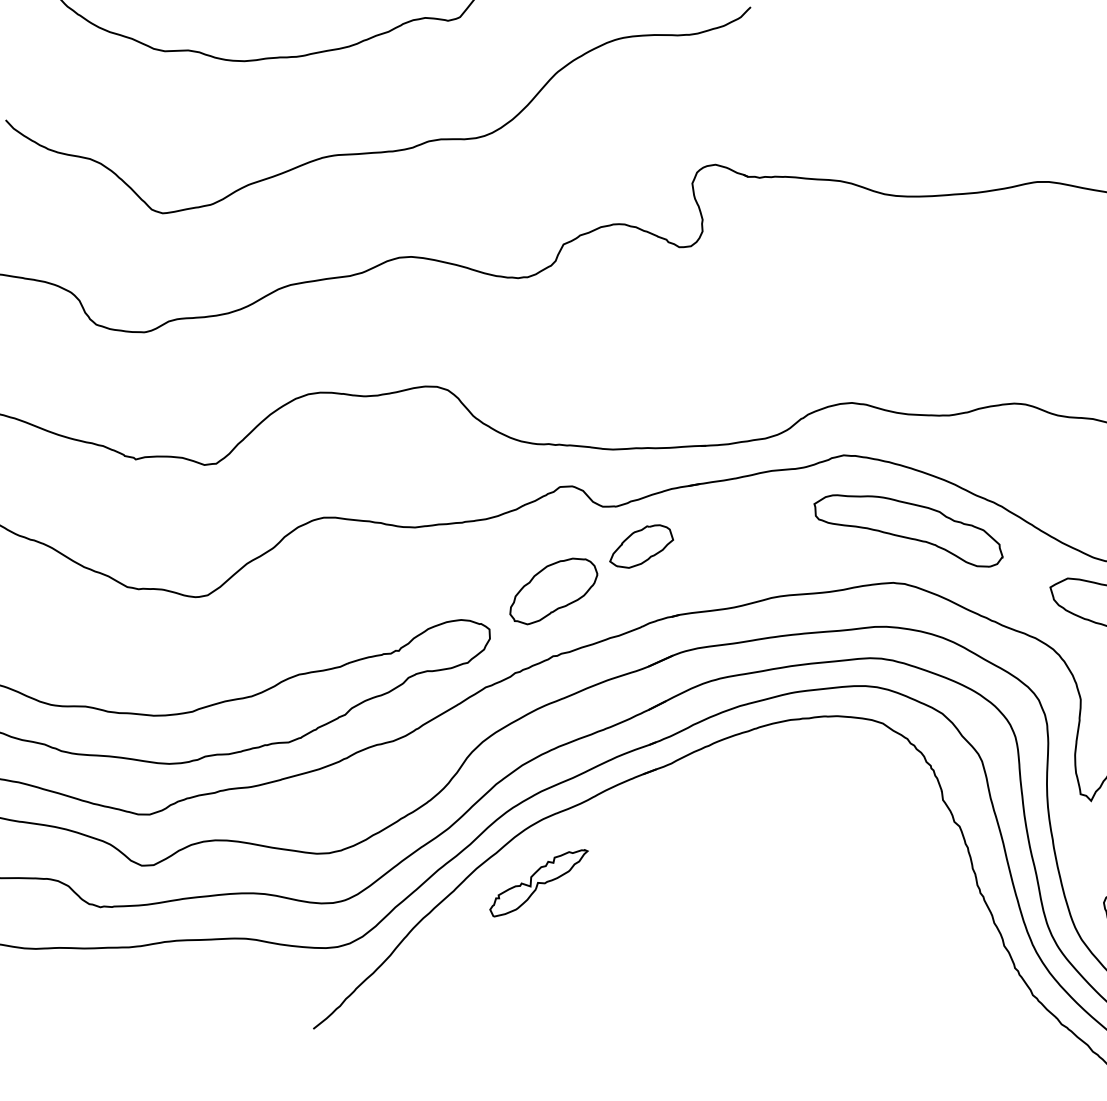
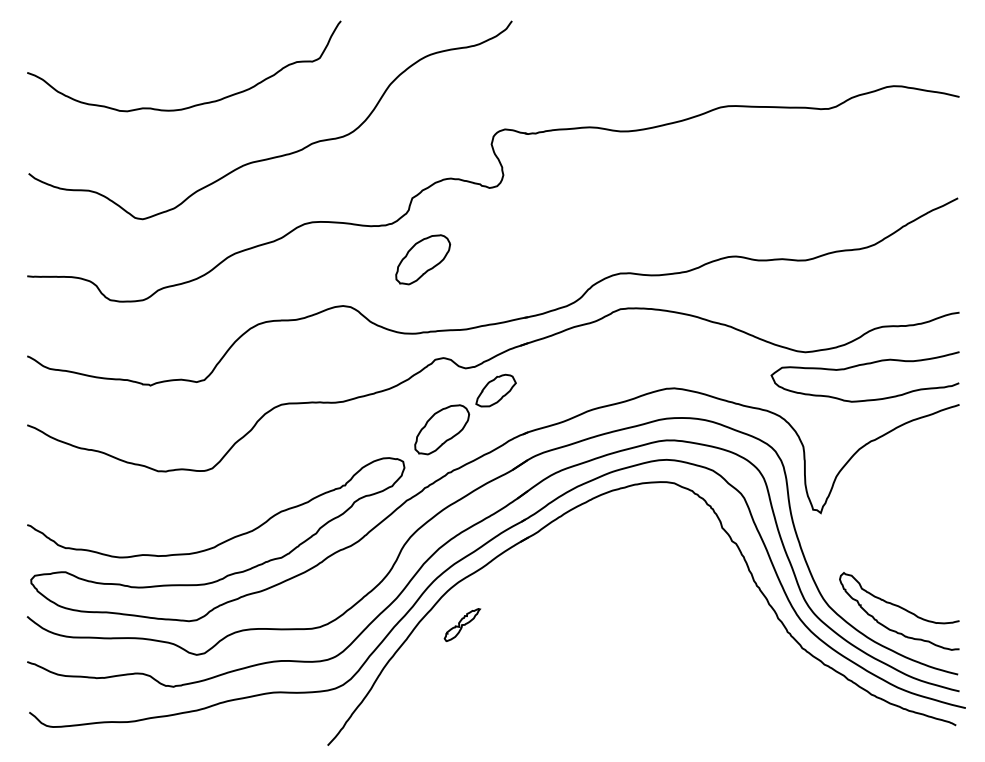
part: (565, 337) -> (423, 259), added
part: (909, 527) -> (671, 350), removed
part: (539, 882) -> (462, 624), size x0.6

